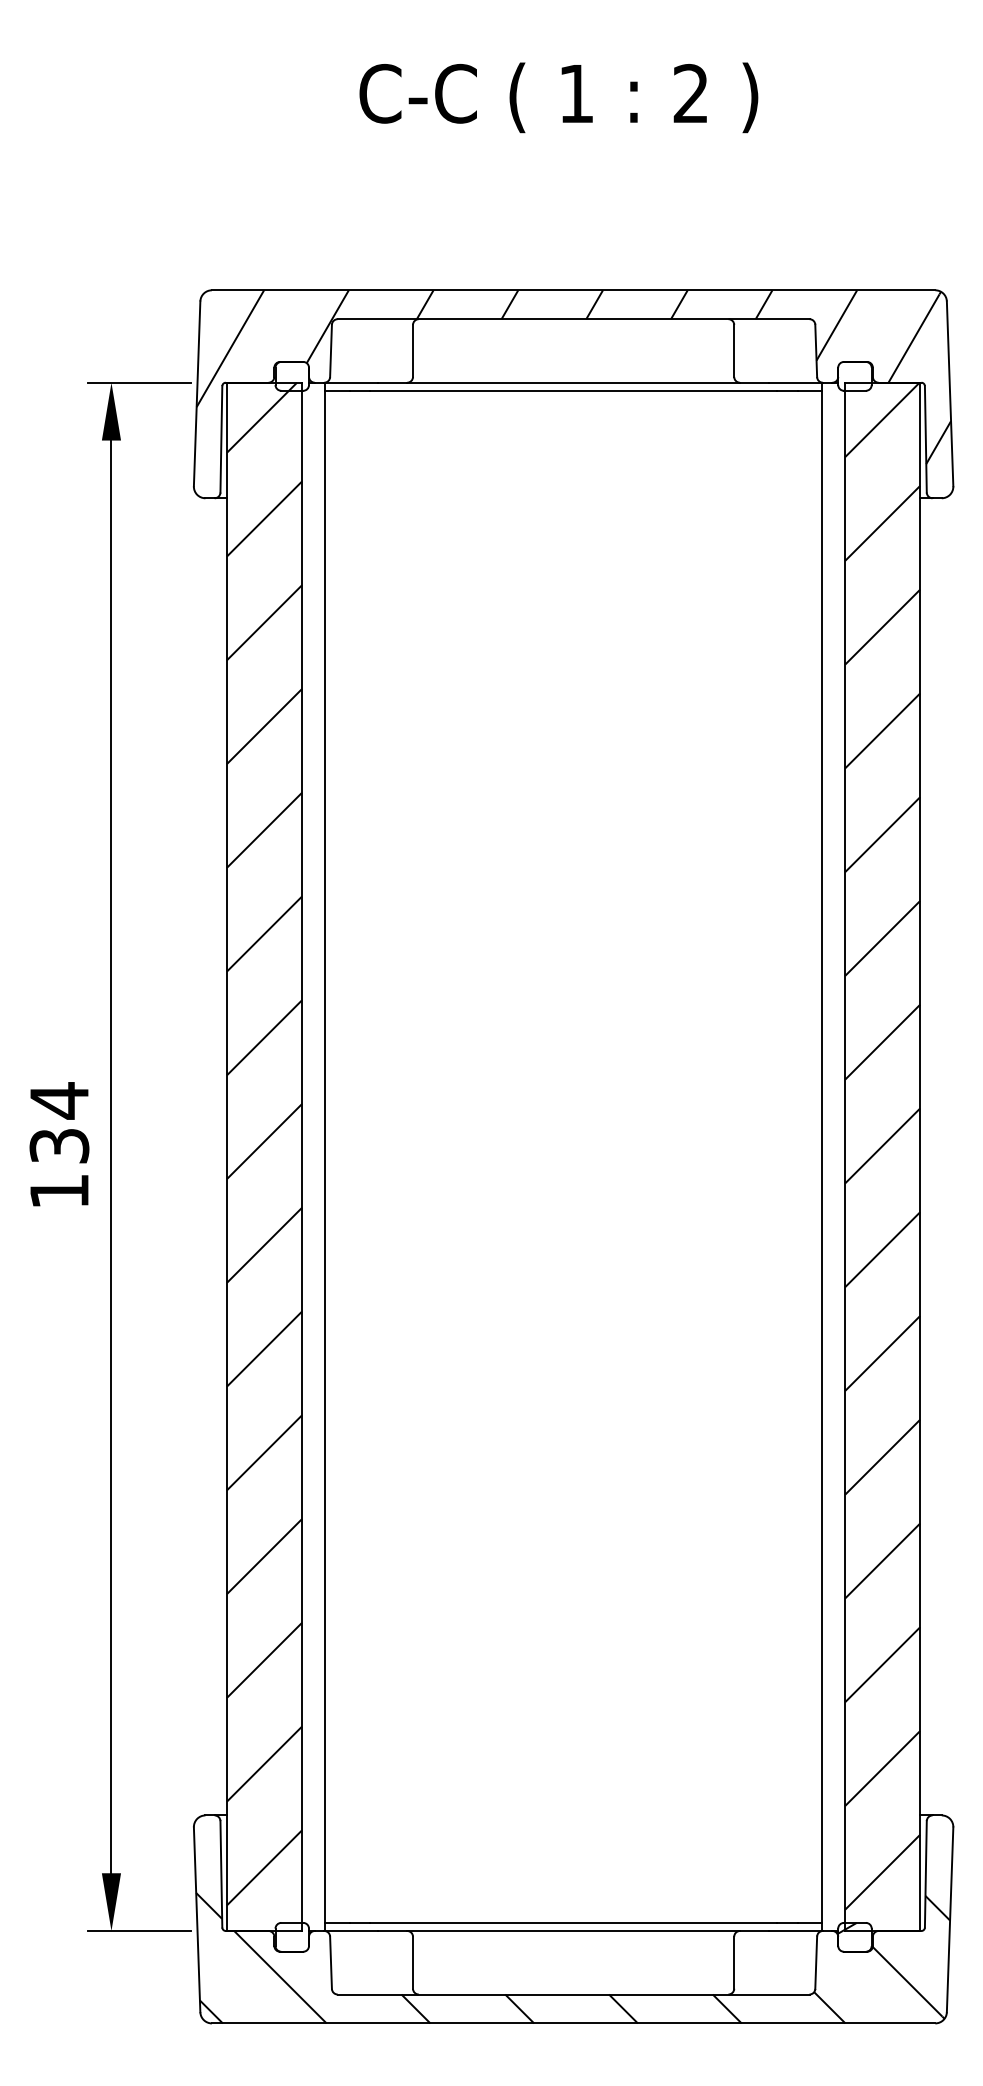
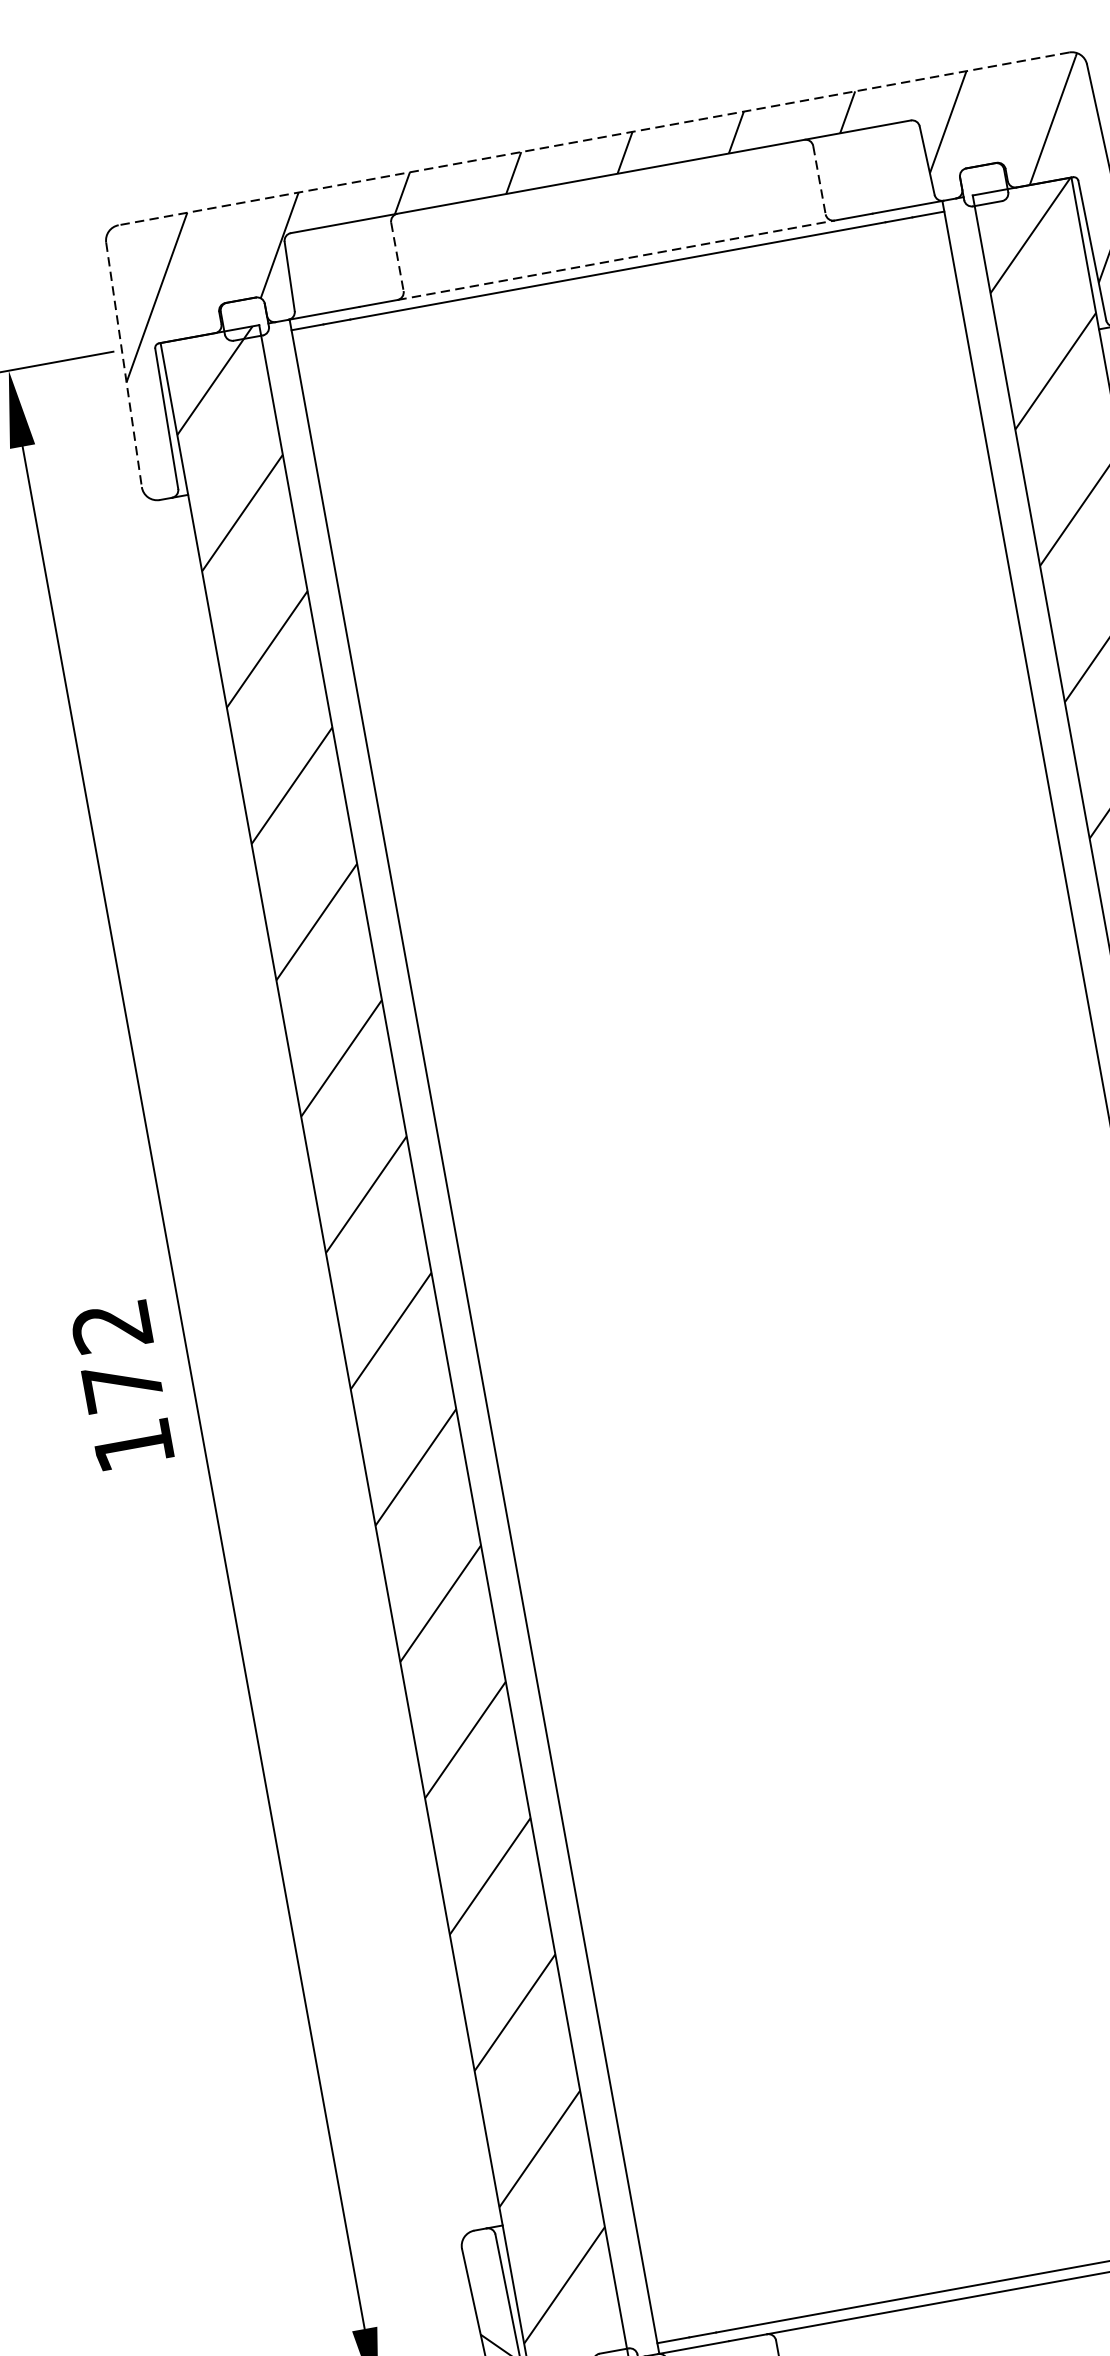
line: (573, 290) -> (593, 139), solid -> dashed
line: (413, 350) -> (397, 256), solid -> dashed
line: (734, 350) -> (819, 179), solid -> dashed
line: (574, 382) -> (617, 259), solid -> dashed
line: (197, 394) -> (124, 365), solid -> dashed
text: (59, 1122) -> (117, 1355), 134 -> 172

